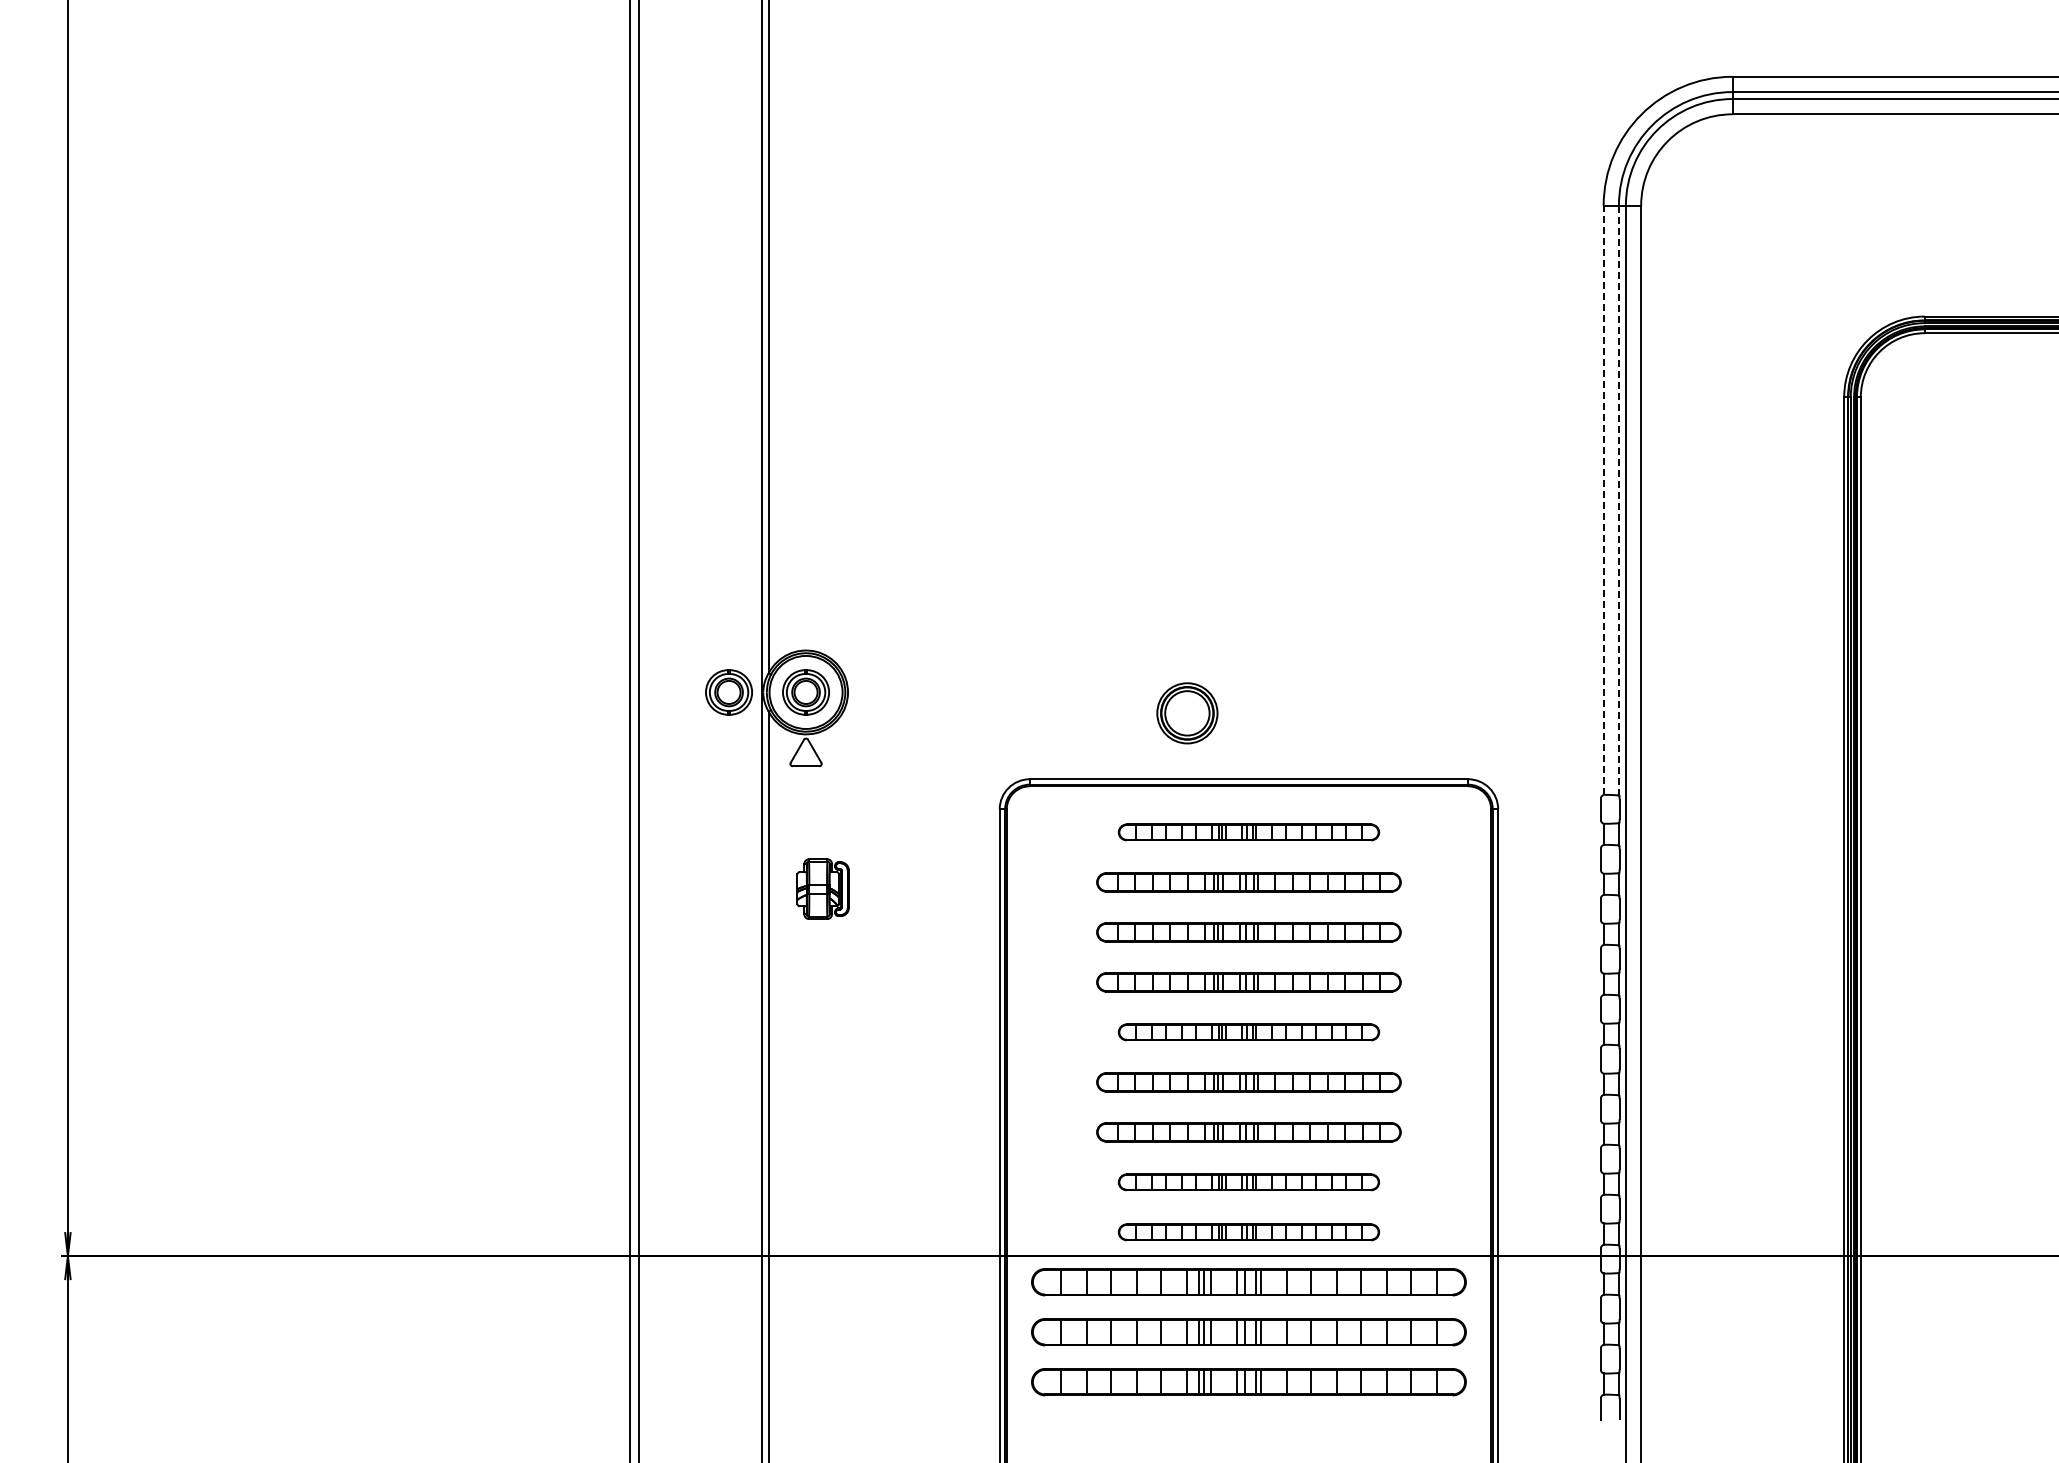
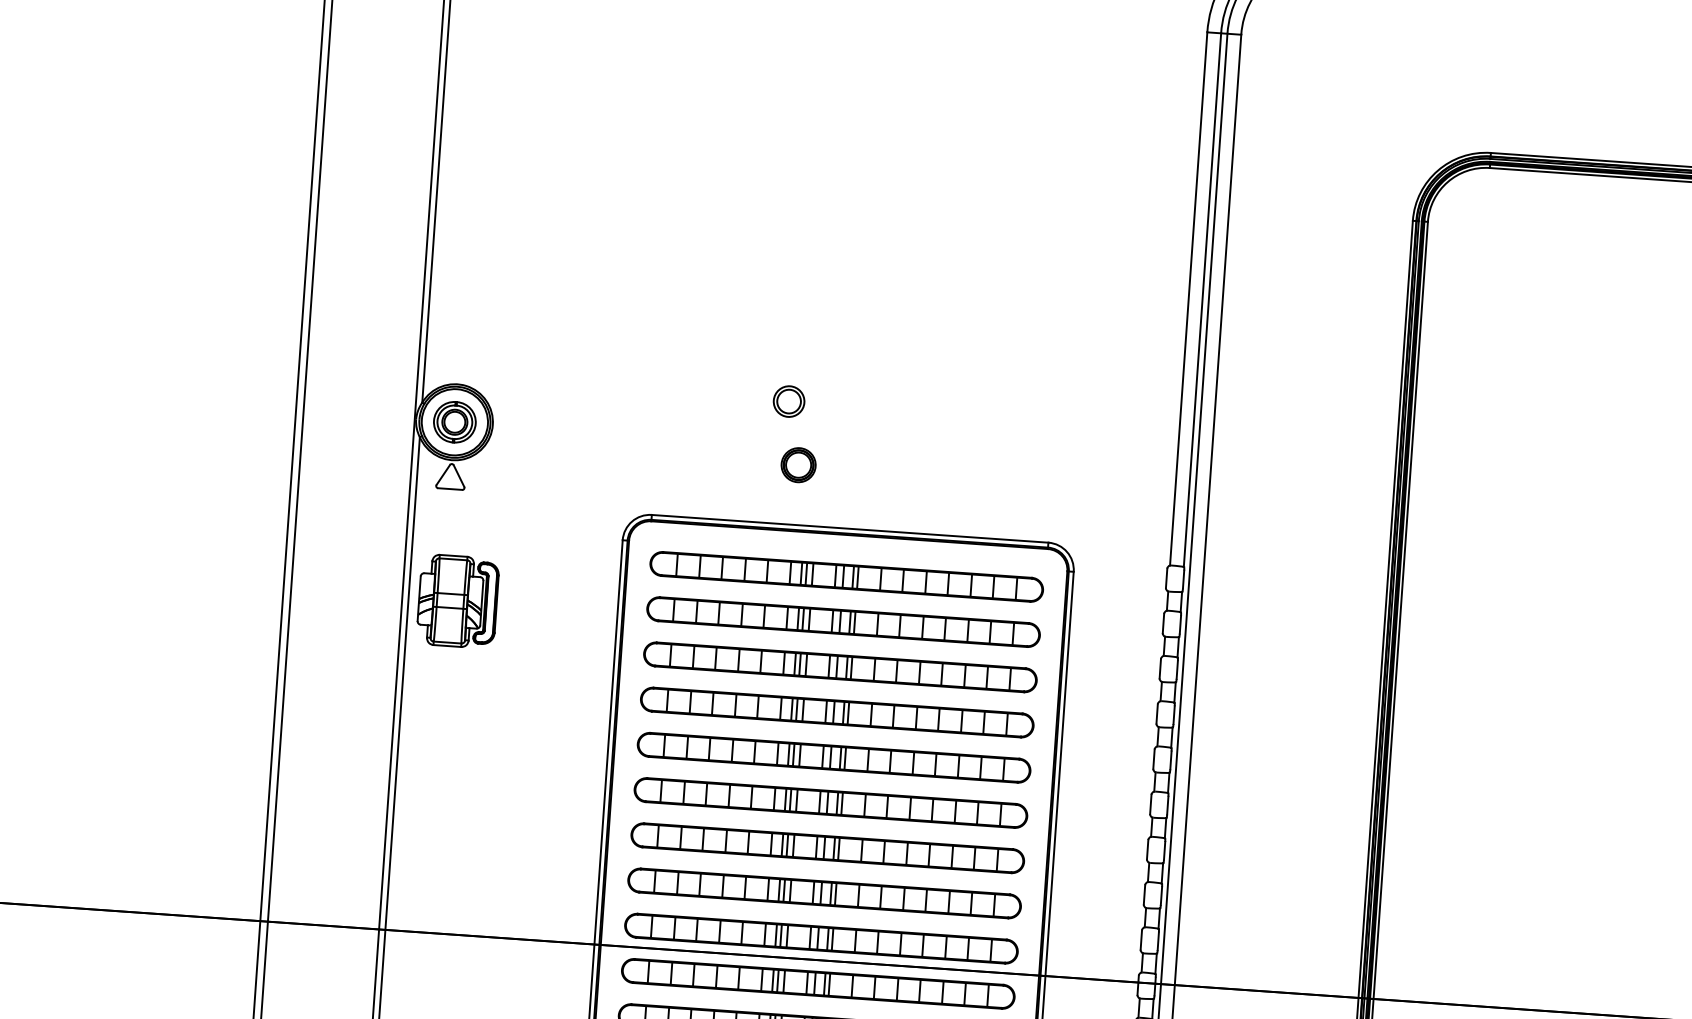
line: (1603, 500) -> (1188, 299), dashed -> solid
line: (1618, 500) -> (1202, 299), dashed -> solid
part: (1171, 643) -> (788, 401), added
part: (728, 692) -> (384, 417), removed
part: (1187, 712) -> (798, 464), size x0.62
part: (1248, 832) -> (846, 576), size x1.67
part: (1248, 882) -> (843, 622), size x1.43
part: (822, 888) -> (457, 600), size x1.67
part: (1248, 932) -> (840, 667), size x1.43
part: (1248, 982) -> (836, 712), size x1.43
part: (1248, 1032) -> (833, 757), size x1.67
part: (1248, 1082) -> (830, 803), size x1.43
part: (1248, 1132) -> (827, 848), size x1.43
part: (1248, 1182) -> (824, 893), size x1.67
part: (1248, 1232) -> (821, 938), size x1.67

